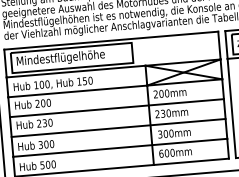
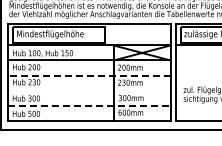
line: (116, 108) -> (89, 75), solid -> dashed
line: (118, 127) -> (89, 90), removed
line: (121, 147) -> (90, 105), solid -> dashed

